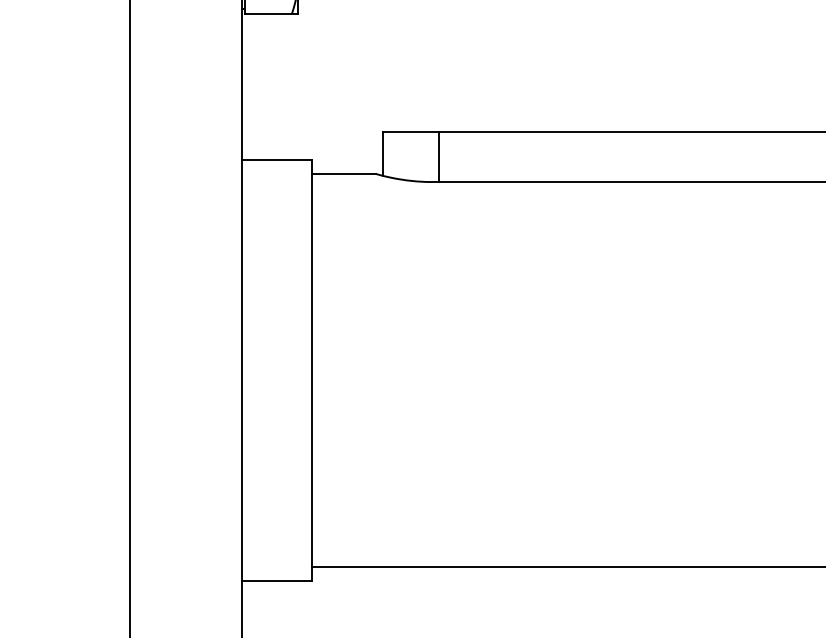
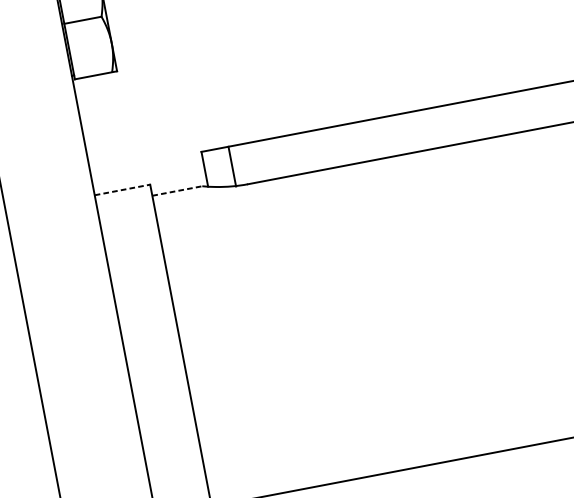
line: (438, 156) -> (232, 166), moved
line: (277, 159) -> (122, 189), solid -> dashed
line: (343, 173) -> (176, 190), solid -> dashed

